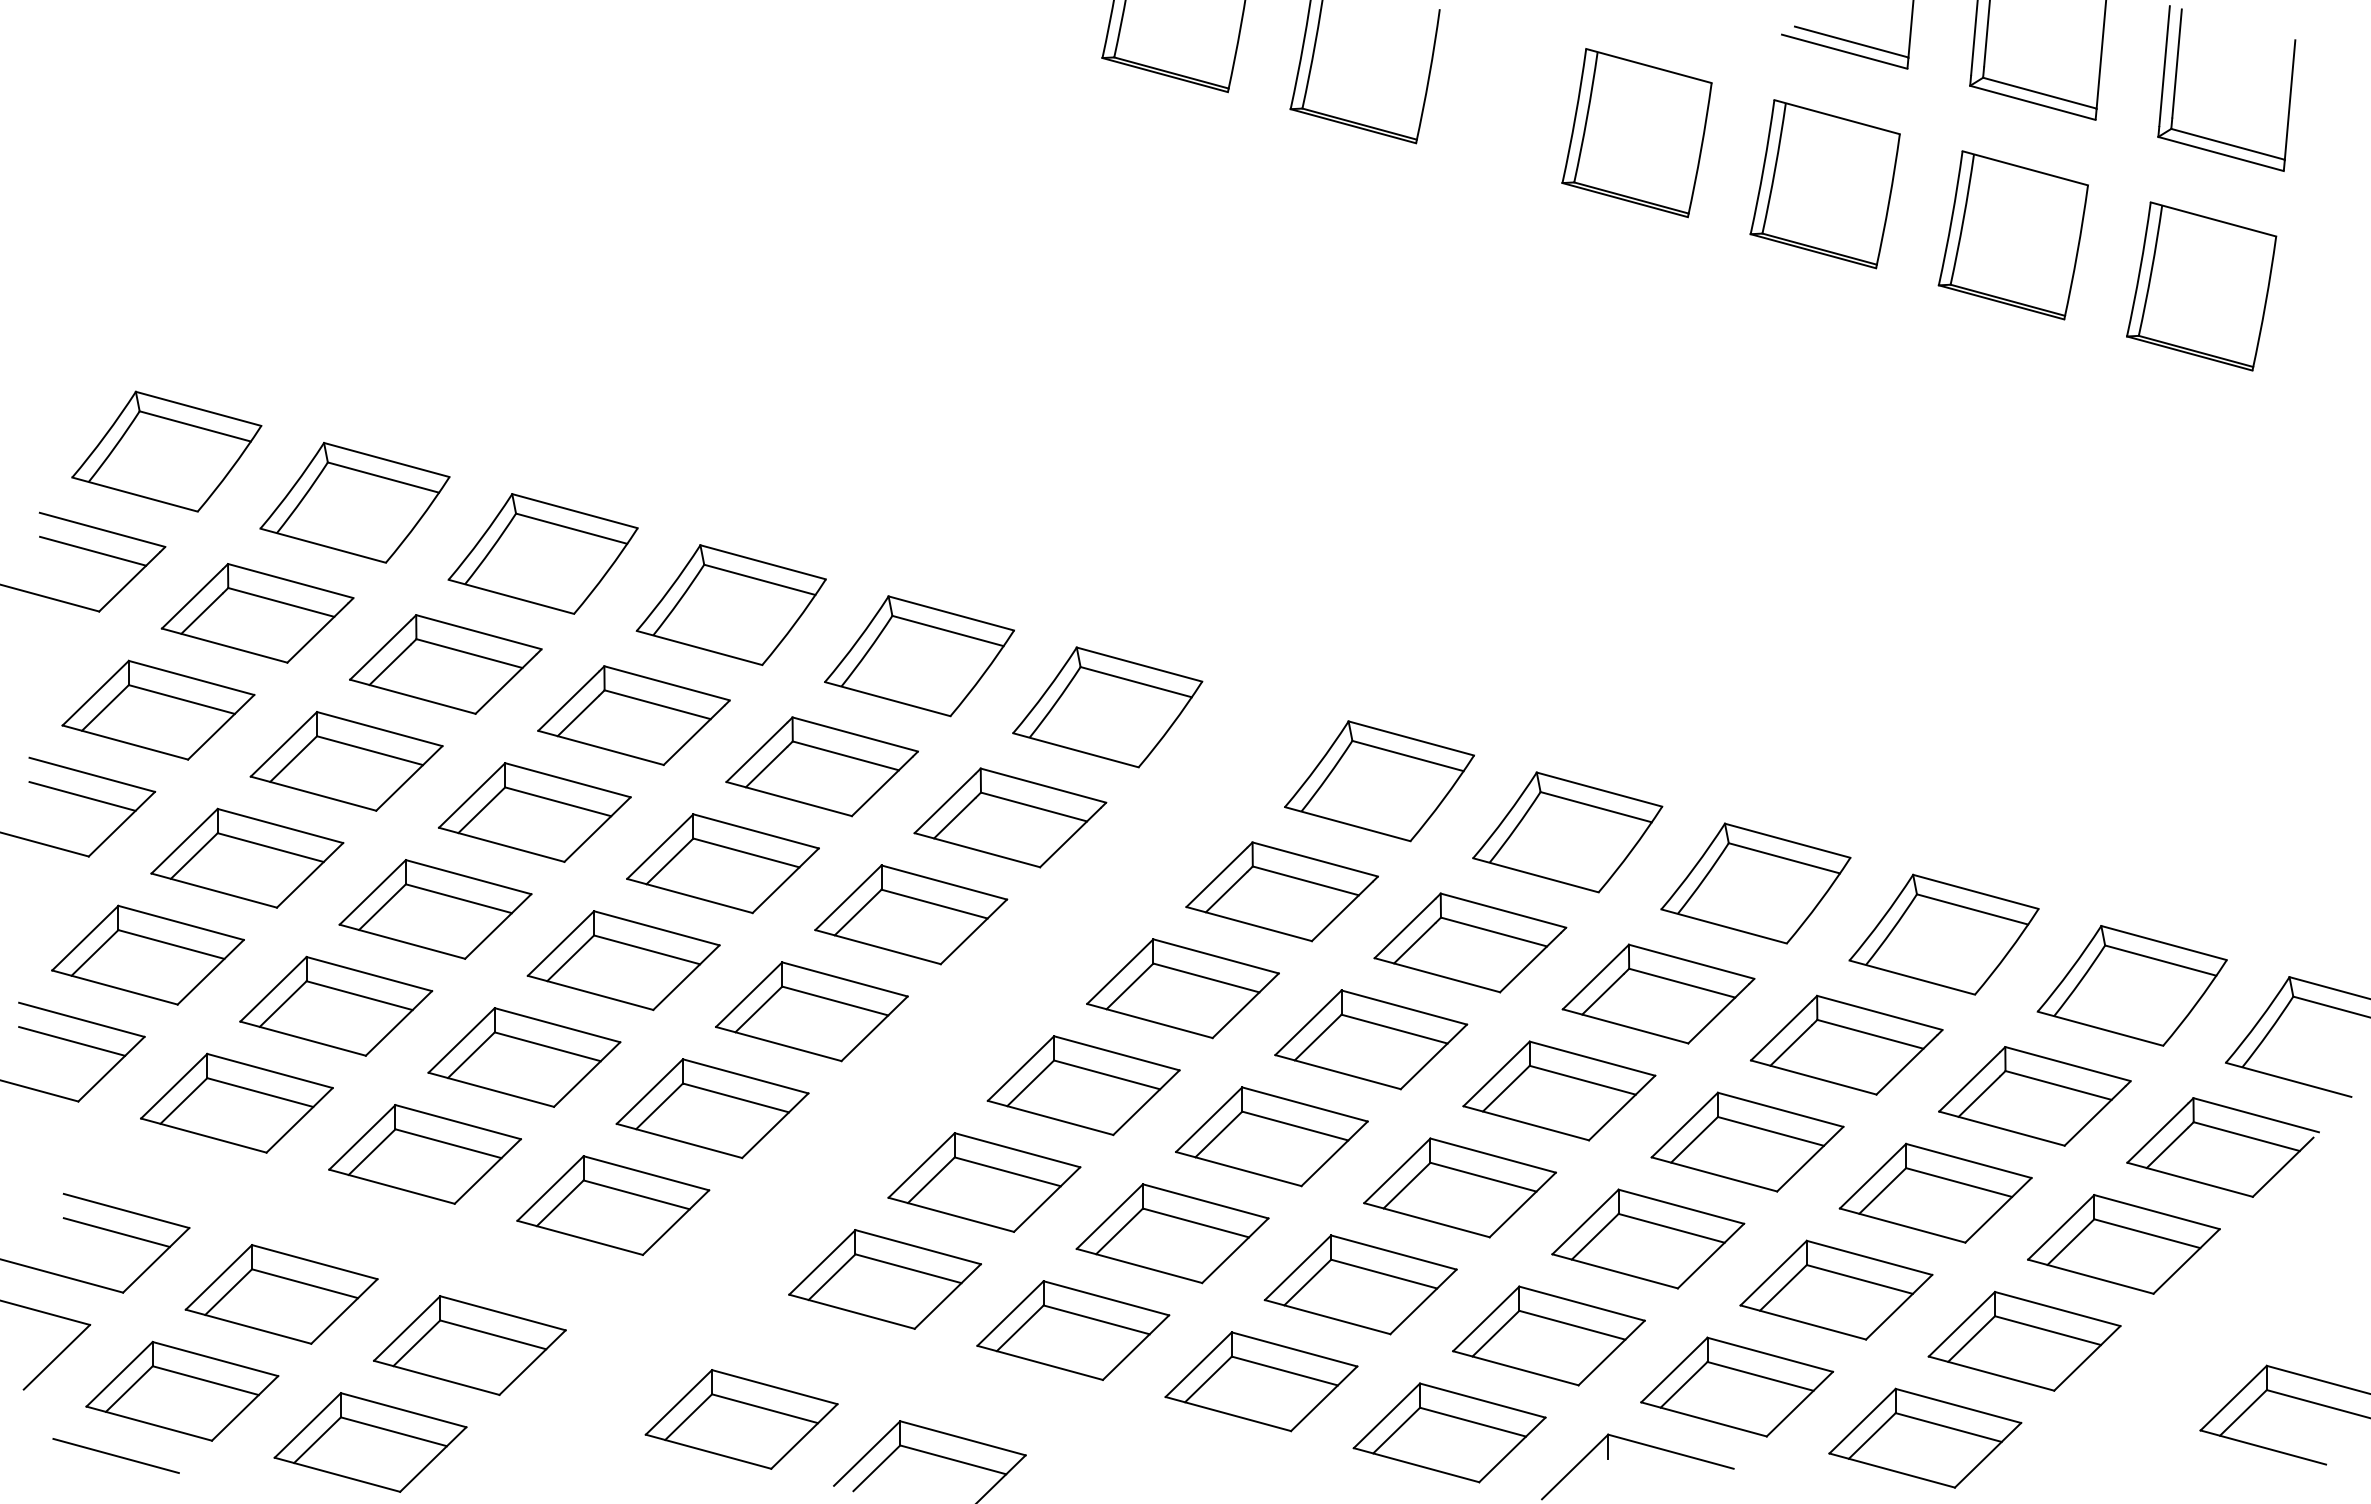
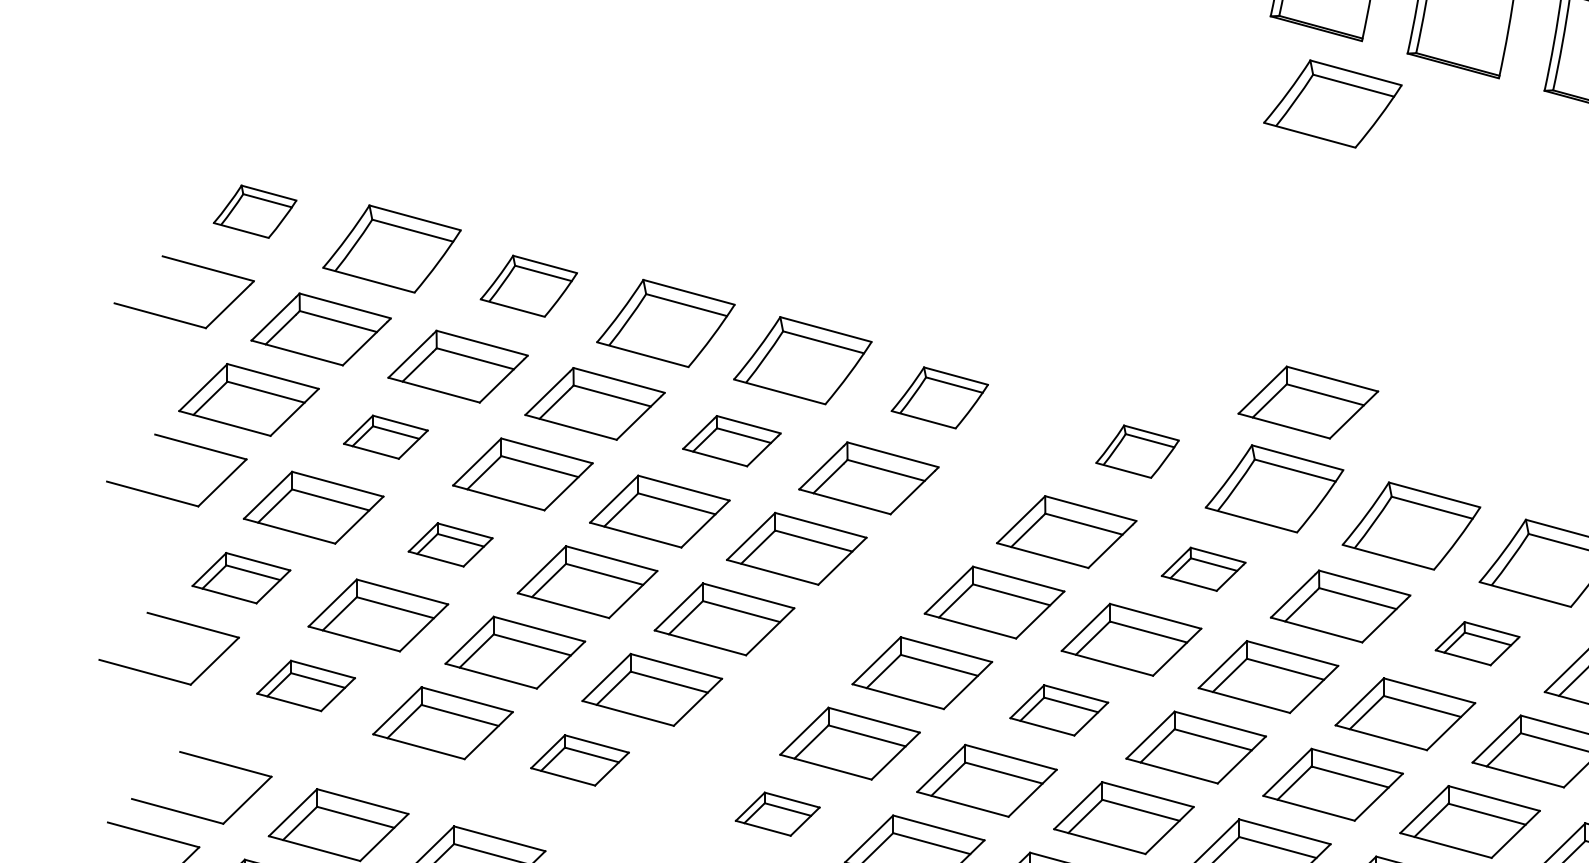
part: (1647, 303) -> (1332, 103), added
part: (166, 451) -> (254, 211), size x0.6
line: (93, 550) -> (201, 283), removed
part: (542, 553) -> (528, 285), size x0.7
part: (1107, 707) -> (939, 397), size x0.7
part: (1614, 713) -> (1308, 402), added
part: (346, 761) -> (385, 437), size x0.6
part: (821, 766) -> (731, 440), size x0.7
part: (1379, 781) -> (1137, 451), size x0.6
line: (82, 796) -> (193, 462), removed
part: (435, 909) -> (450, 544), size x0.6
part: (1470, 942) -> (1203, 568), size x0.6
part: (147, 954) -> (241, 577), size x0.7
line: (72, 1041) -> (186, 641), removed
part: (1846, 1044) -> (1477, 643), size x0.6
part: (236, 1102) -> (305, 685), size x0.7
part: (1271, 1136) -> (1058, 710), size x0.7
part: (613, 1205) -> (580, 760), size x0.7
line: (116, 1232) -> (218, 780), removed
part: (884, 1279) -> (777, 814), size x0.6

